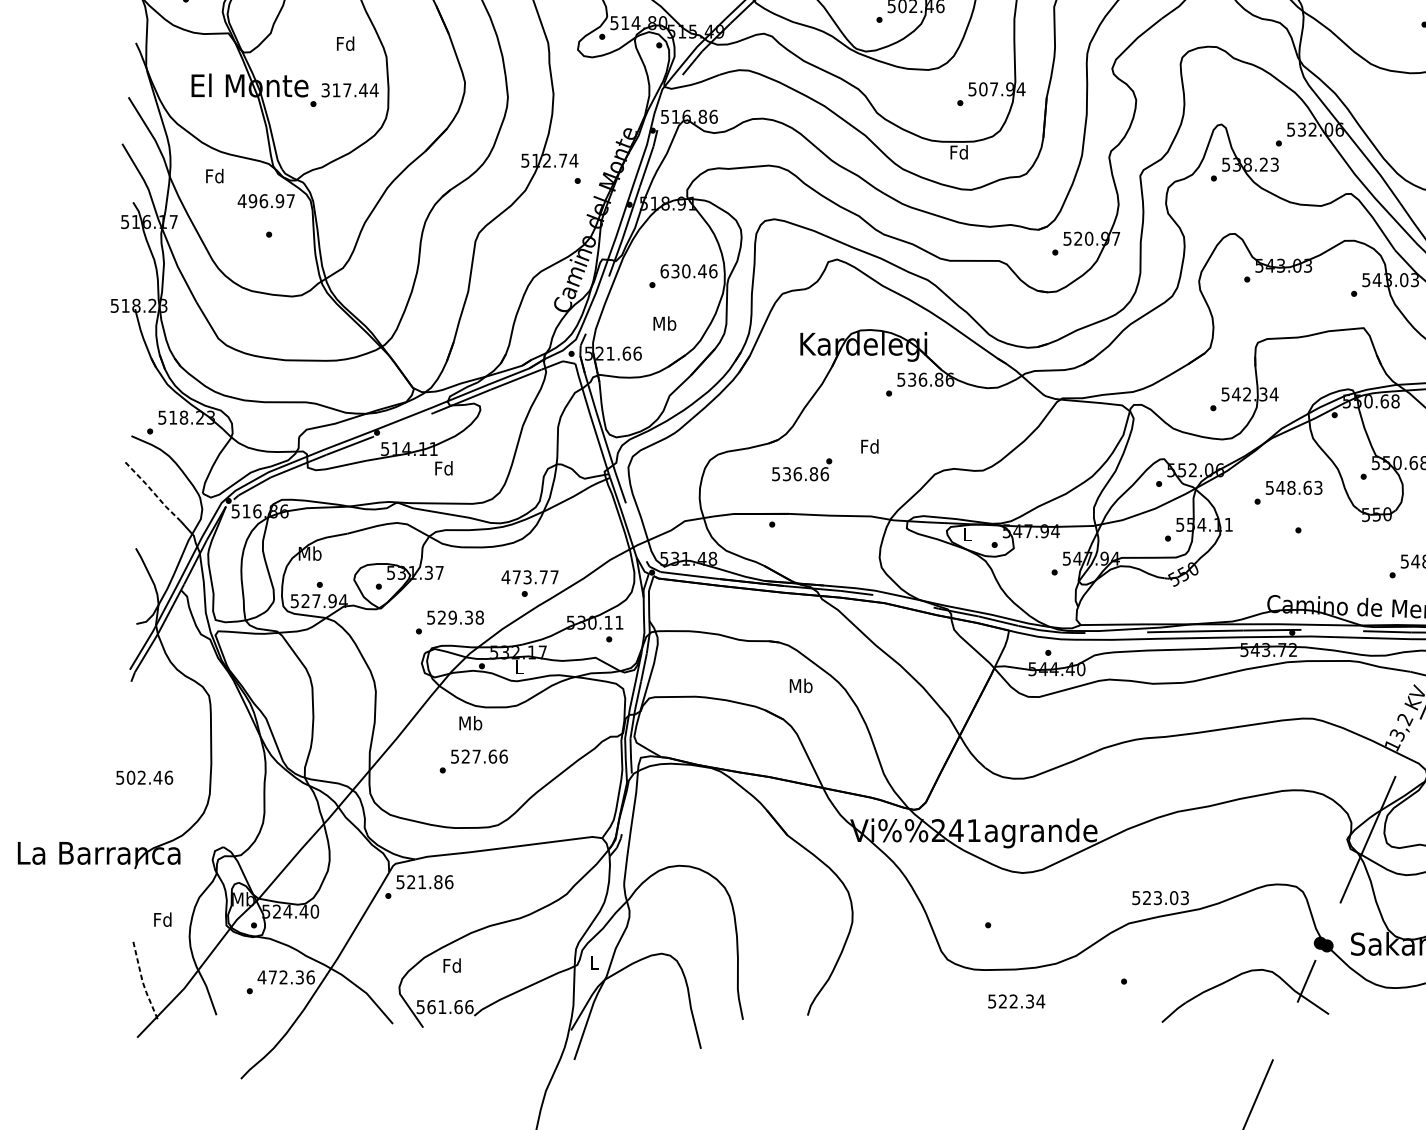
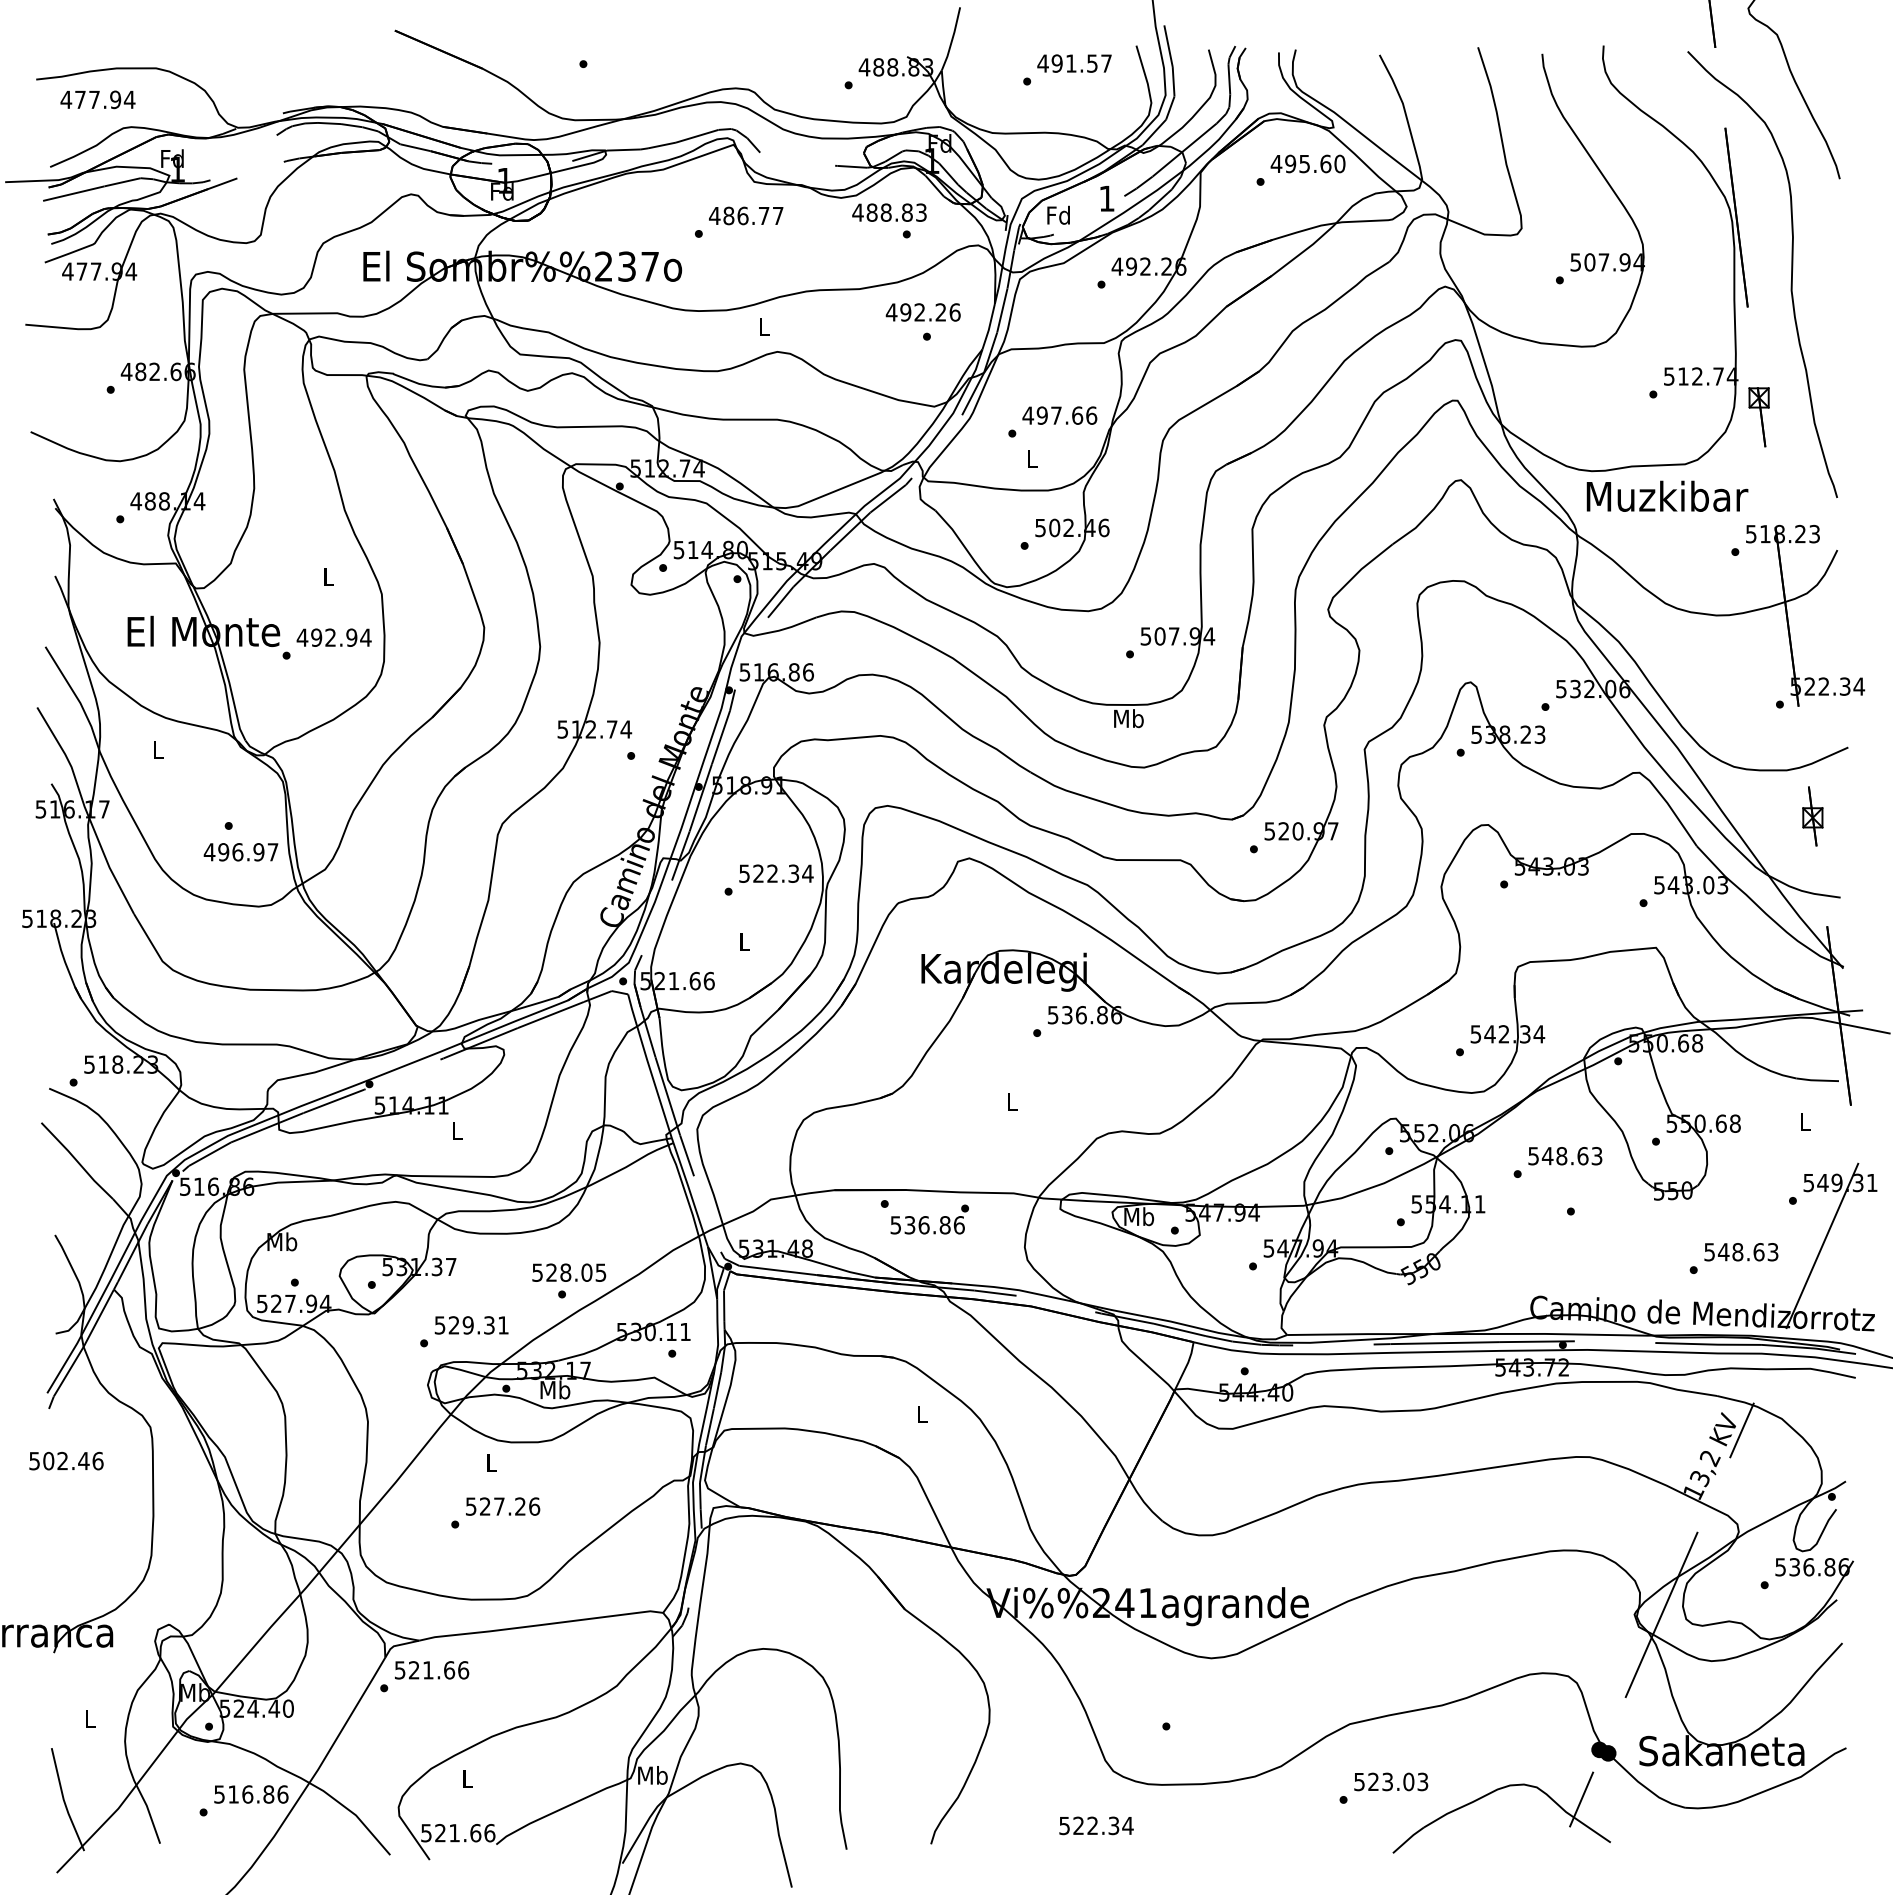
text: (345, 43) -> (328, 576), Fd -> L
text: (344, 90) -> (326, 637), 317.44 -> 492.94
text: (959, 152) -> (1128, 718), Fd -> Mb
text: (214, 176) -> (157, 749), Fd -> L
text: (265, 201) -> (240, 852), moved
text: (689, 271) -> (776, 873), 630.46 -> 522.34
text: (664, 323) -> (744, 941), Mb -> L
text: (869, 445) -> (1011, 1101), Fd -> L
text: (443, 468) -> (456, 1130), Fd -> L
text: (801, 469) -> (929, 1219), moved
line: (153, 492) -> (77, 1161), dashed -> solid
text: (967, 534) -> (1139, 1216), L -> Mb
text: (529, 577) -> (568, 1272), 473.77 -> 528.05
text: (479, 617) -> (503, 1325), 529.38 -> 529.31
text: (519, 666) -> (555, 1389), L -> Mb
text: (801, 685) -> (922, 1413), Mb -> L
text: (470, 722) -> (491, 1462), Mb -> L
text: (492, 756) -> (520, 1506), 527.66 -> 527.26
text: (144, 777) -> (66, 1460), moved
text: (438, 882) -> (449, 1670), 521.86 -> 521.66
text: (1160, 897) -> (1391, 1781), moved
text: (162, 919) -> (89, 1718), Fd -> L
text: (594, 962) -> (652, 1775), L -> Mb
text: (452, 965) -> (467, 1778), Fd -> L
text: (280, 977) -> (243, 1794), 472.36 -> 516.86
line: (143, 982) -> (64, 1801), dashed -> solid
text: (1016, 1001) -> (1096, 1825), moved
text: (431, 1007) -> (440, 1833), 561.66 -> 521.66

